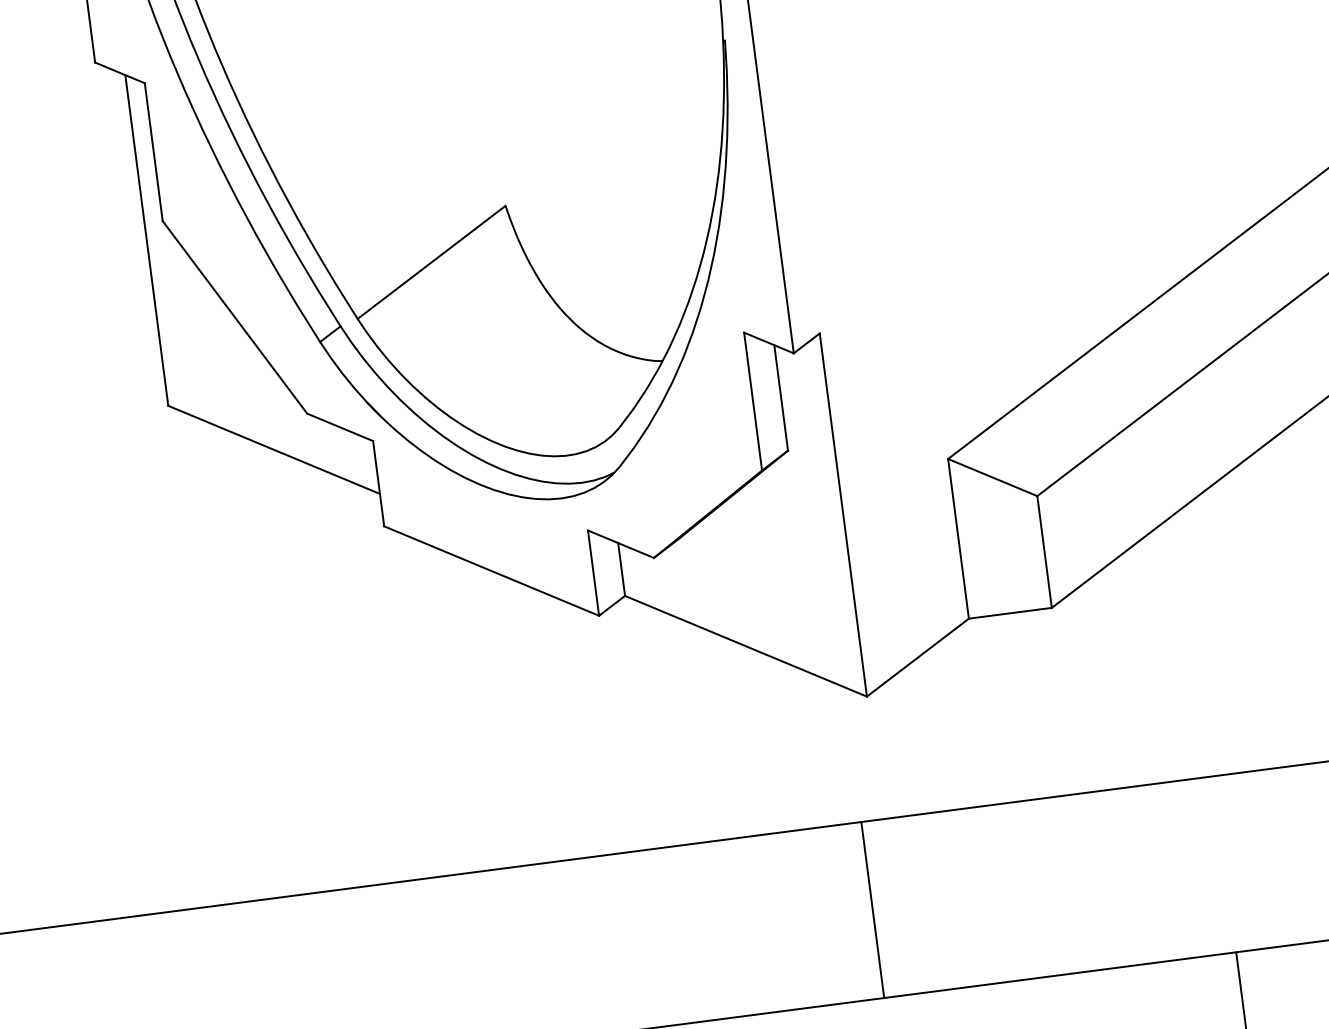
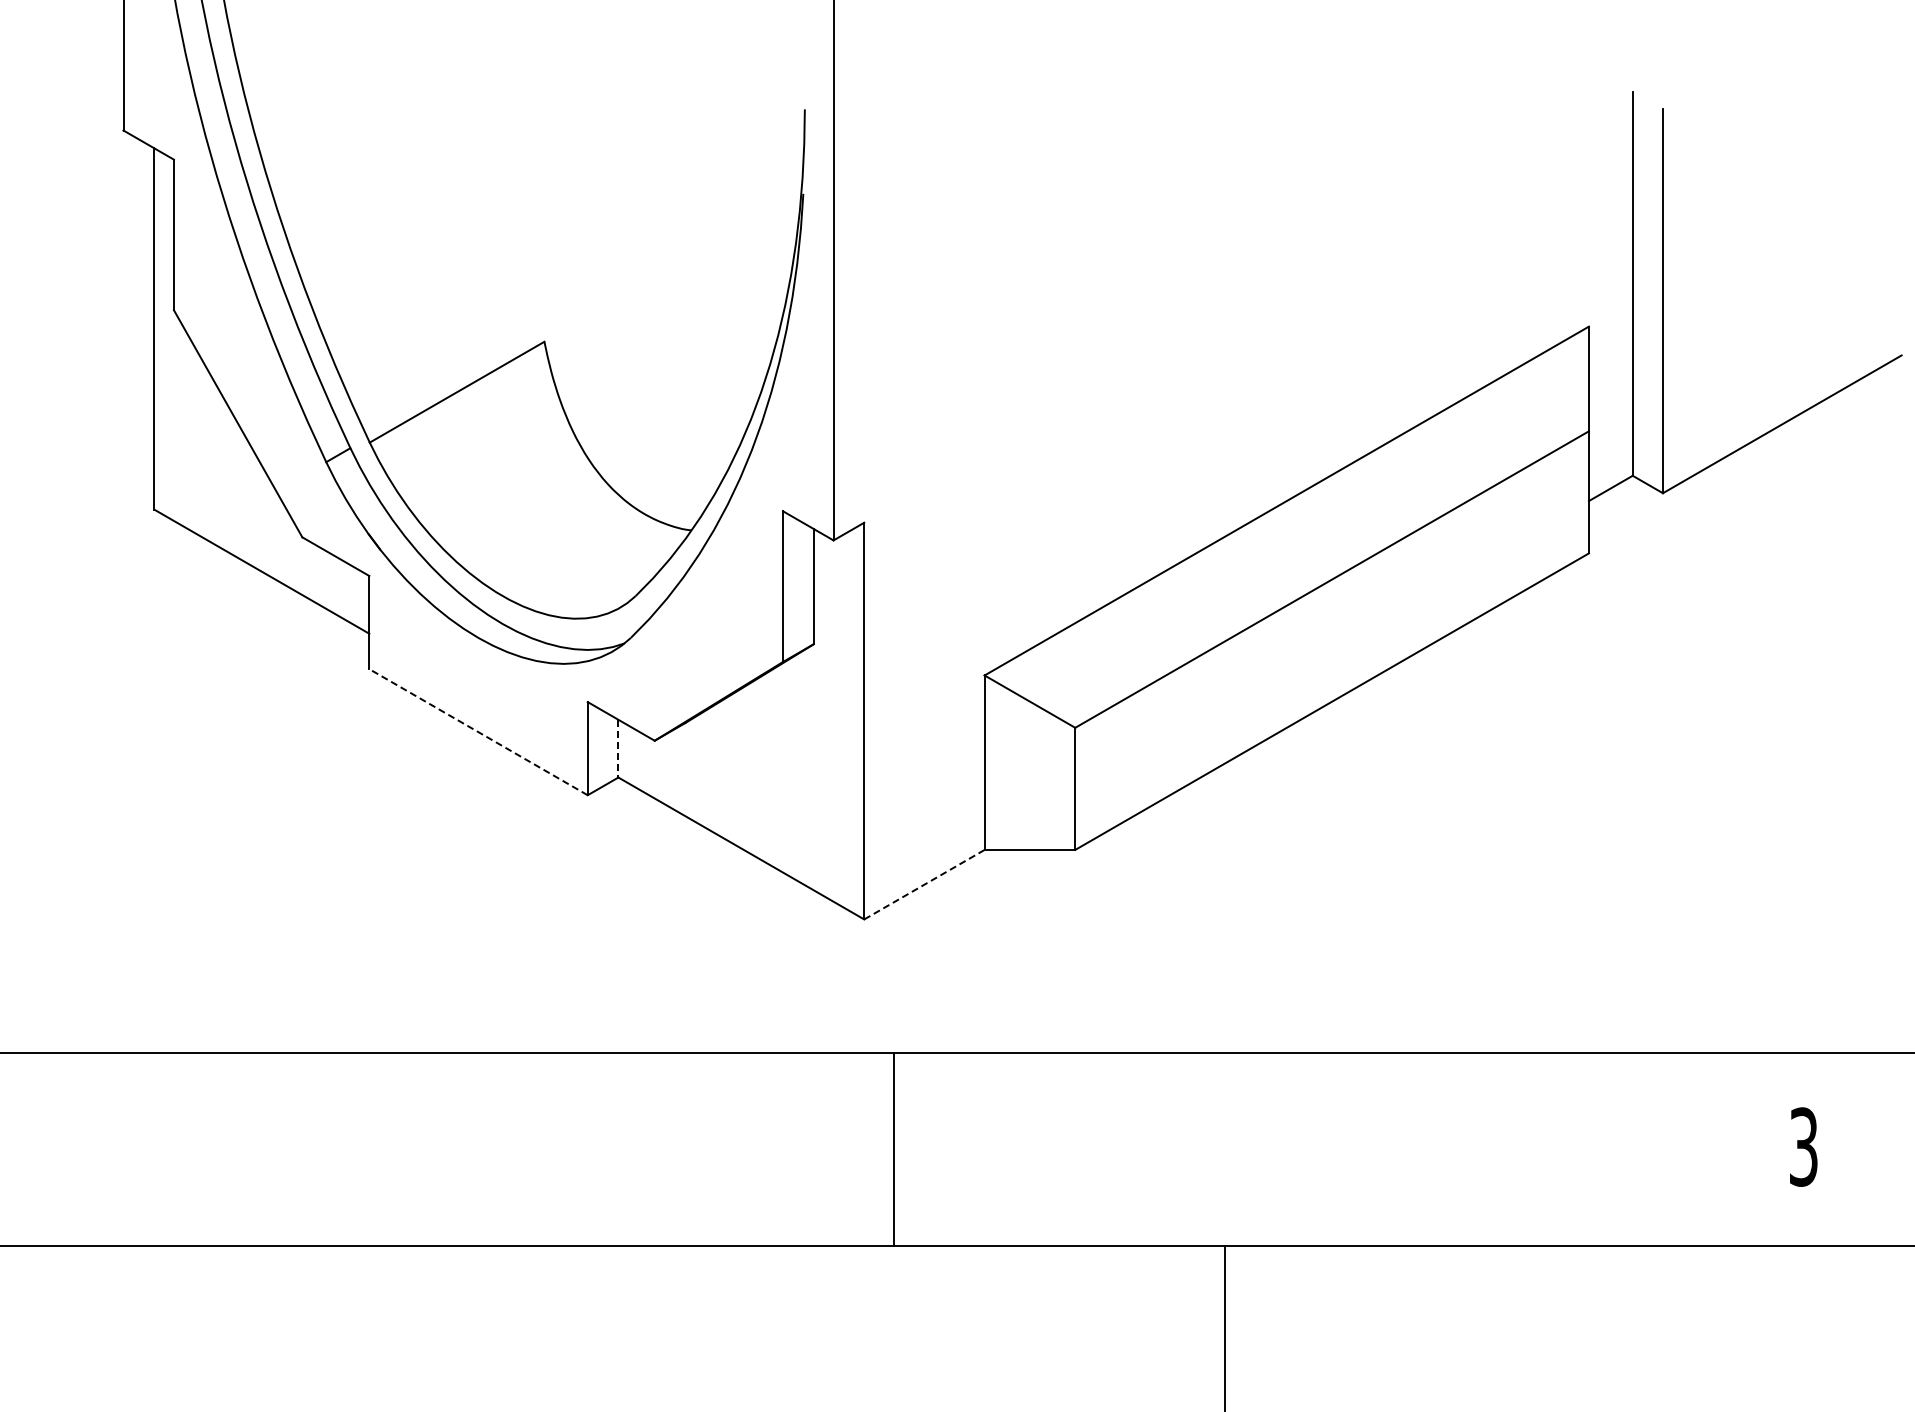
line: (621, 569) -> (618, 748), solid -> dashed
line: (491, 570) -> (478, 731), solid -> dashed
line: (917, 657) -> (924, 884), solid -> dashed
line: (872, 909) -> (893, 1149), moved

